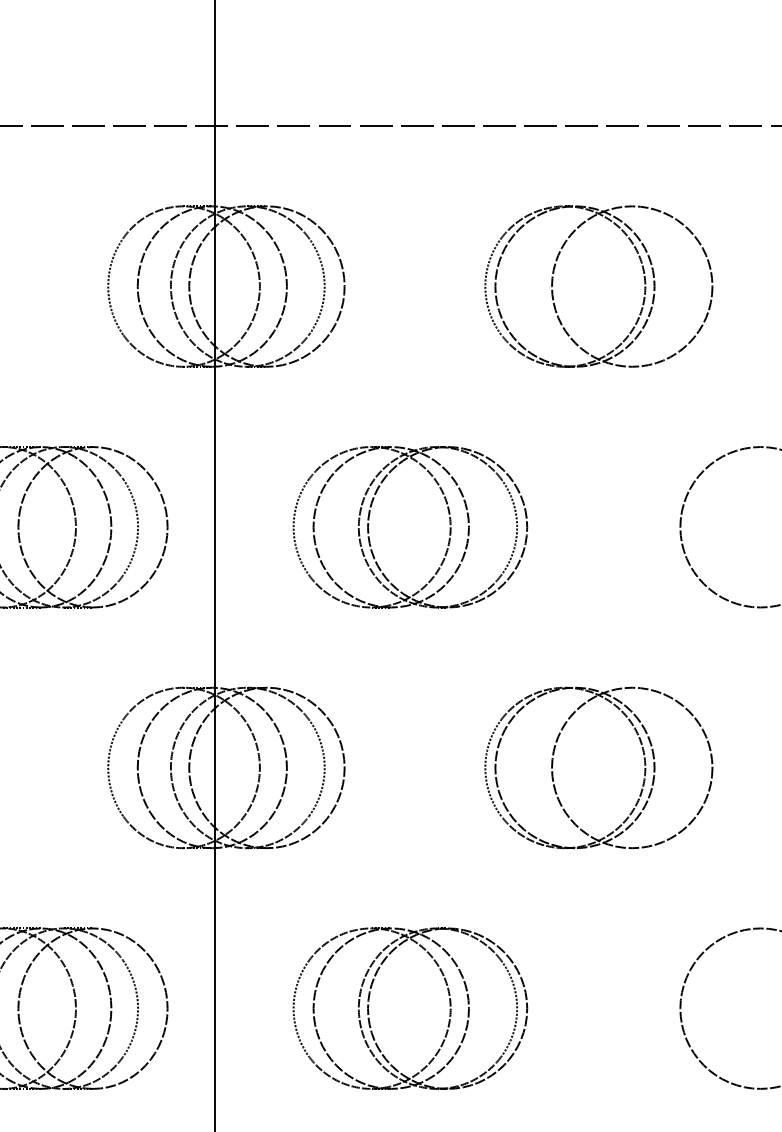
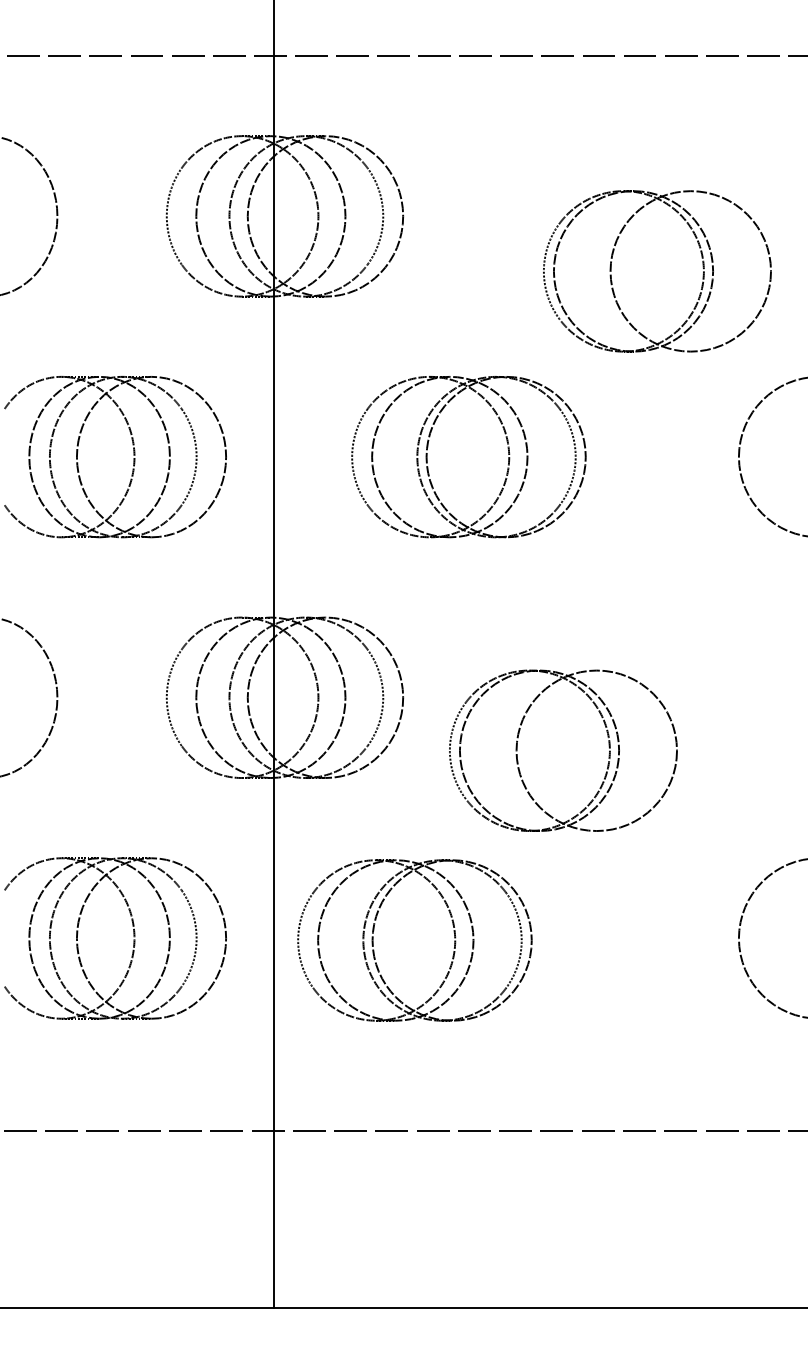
part: (643, 282) -> (702, 267), moved
part: (643, 764) -> (608, 747), moved
part: (448, 1000) -> (453, 932), moved

